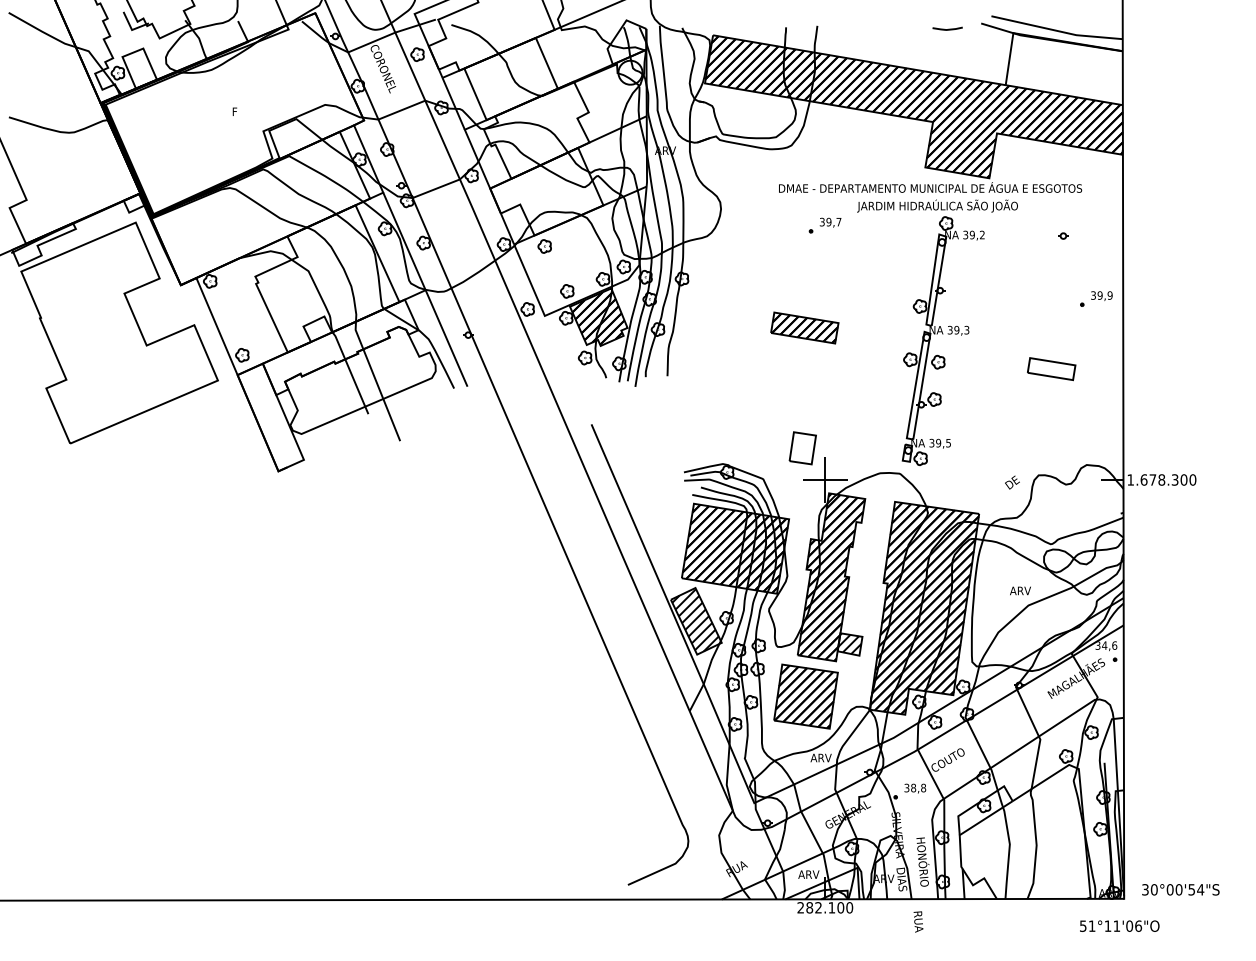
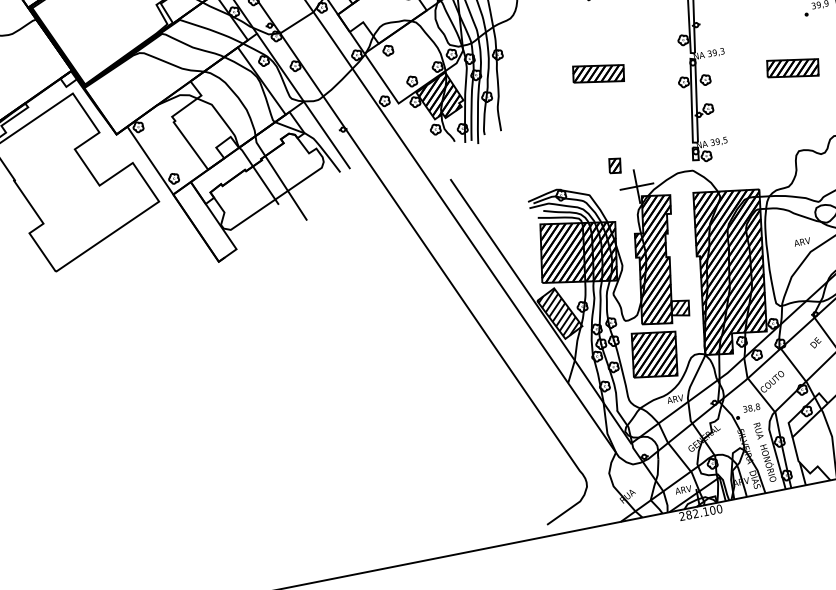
part: (1051, 368) -> (792, 67), size x1.43
part: (802, 448) -> (614, 166), size x0.62
text: (1012, 482) -> (815, 342), moved
text: (918, 921) -> (758, 430), moved

